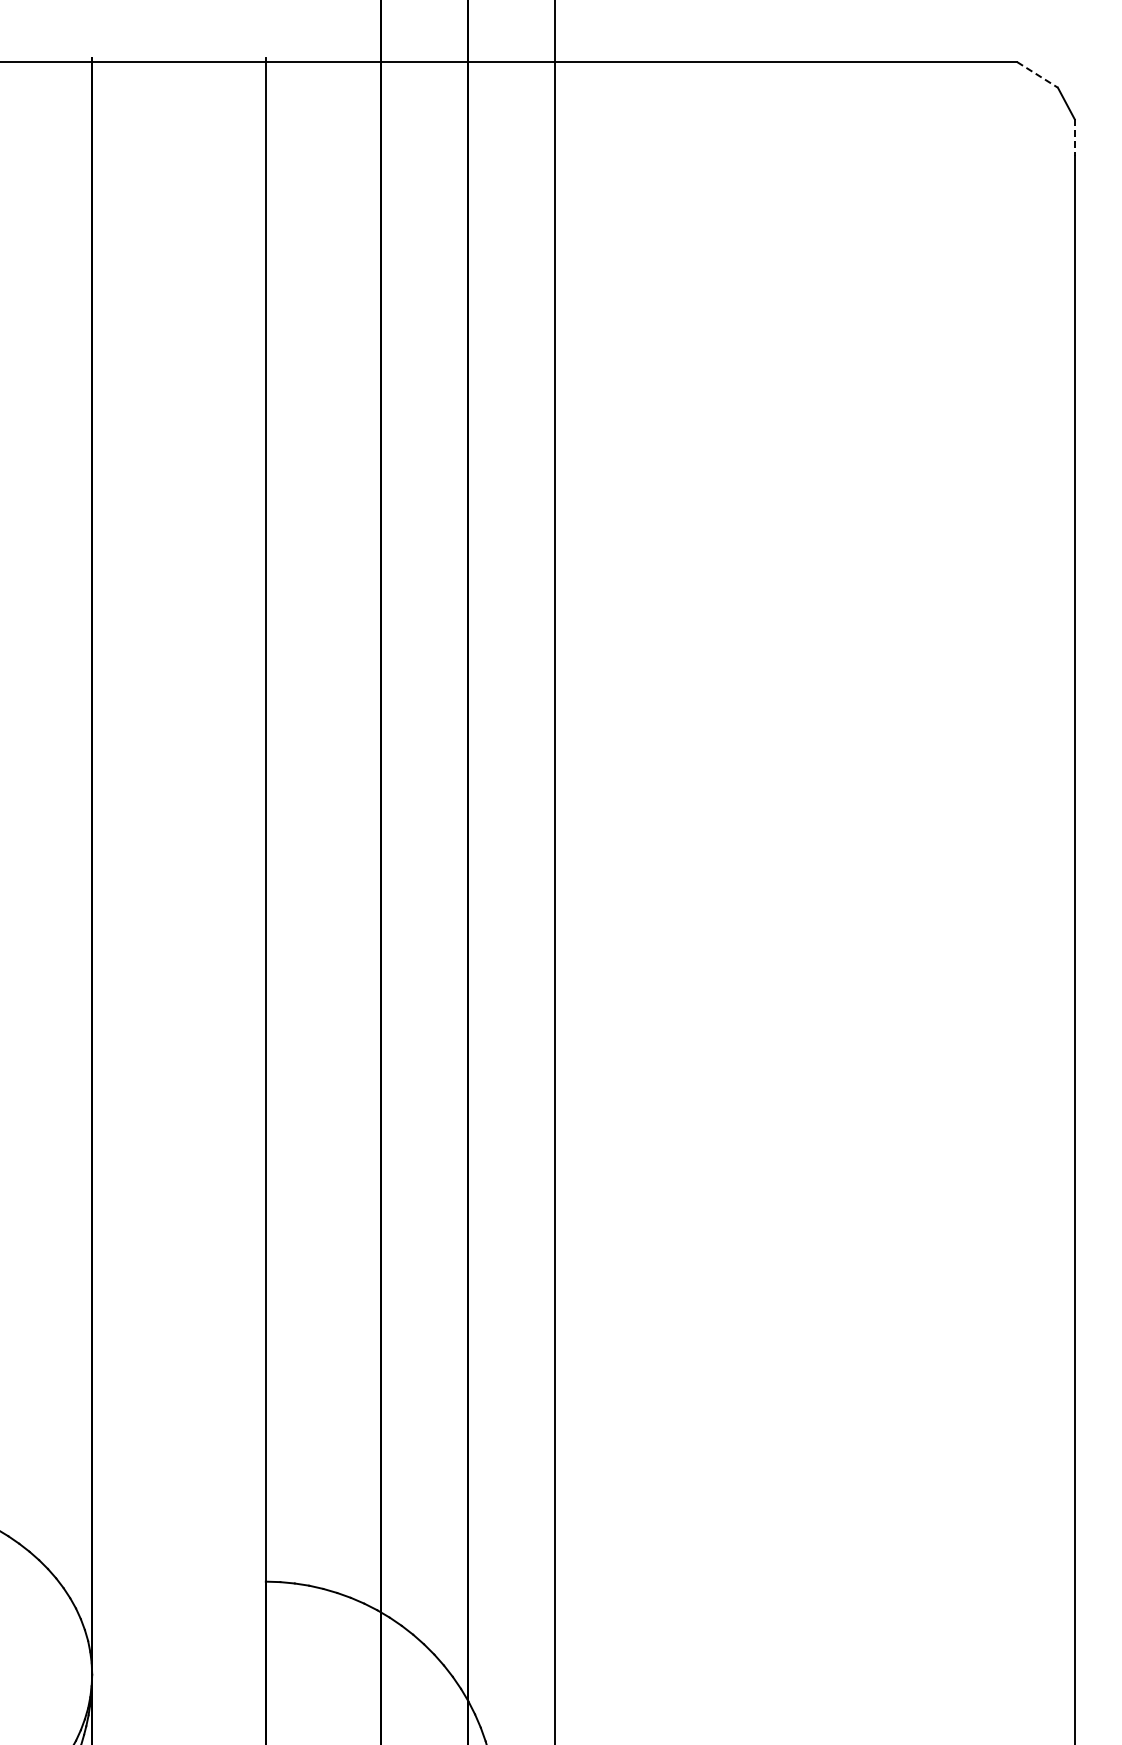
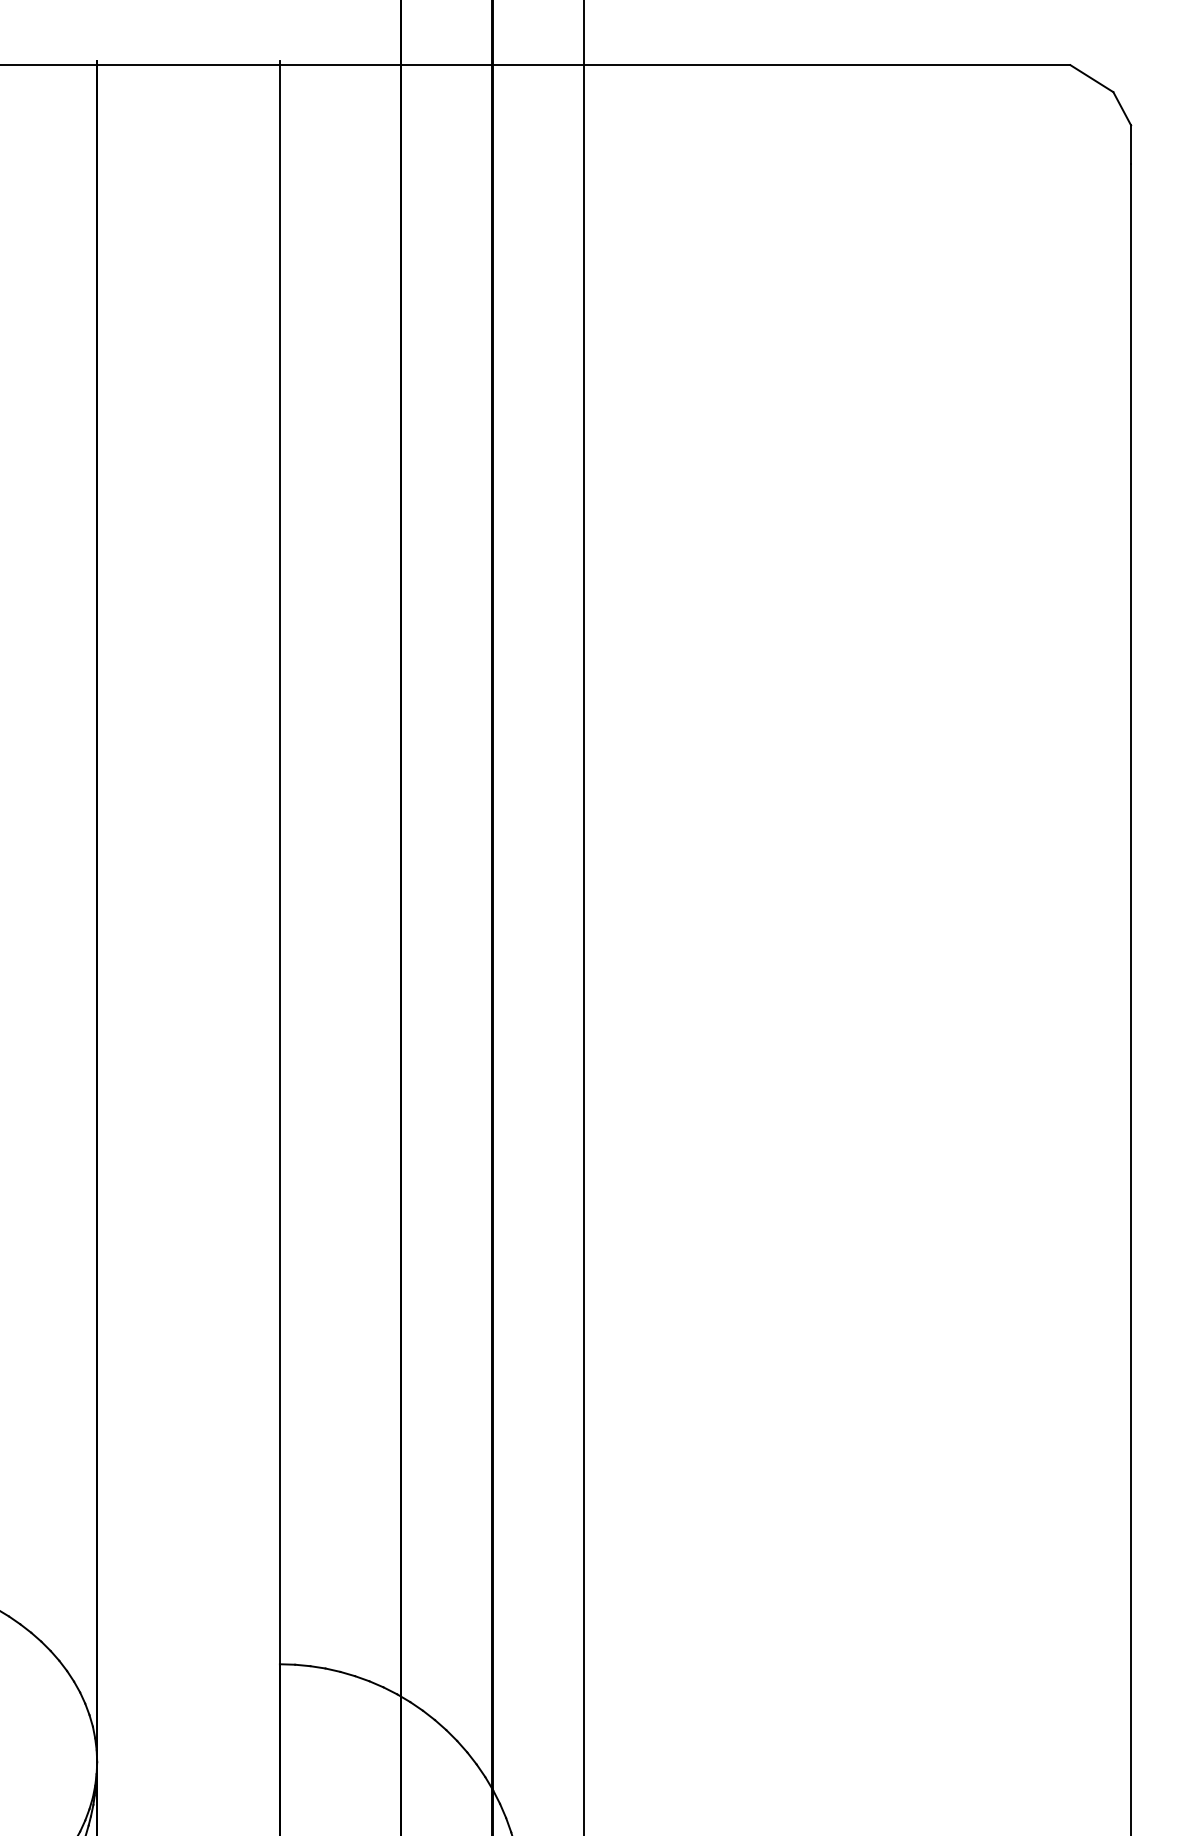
line: (1037, 75) -> (1091, 79), dashed -> solid
line: (1074, 138) -> (1130, 145), dashed -> solid

